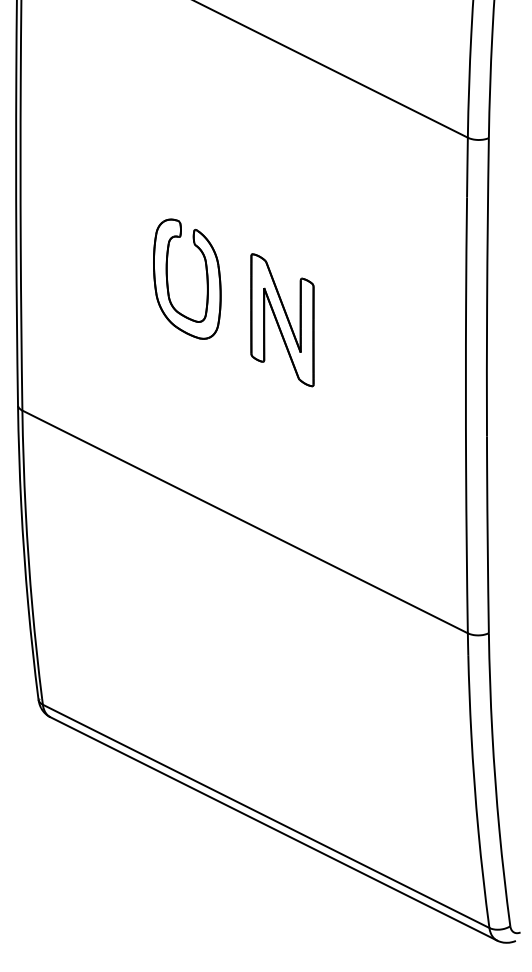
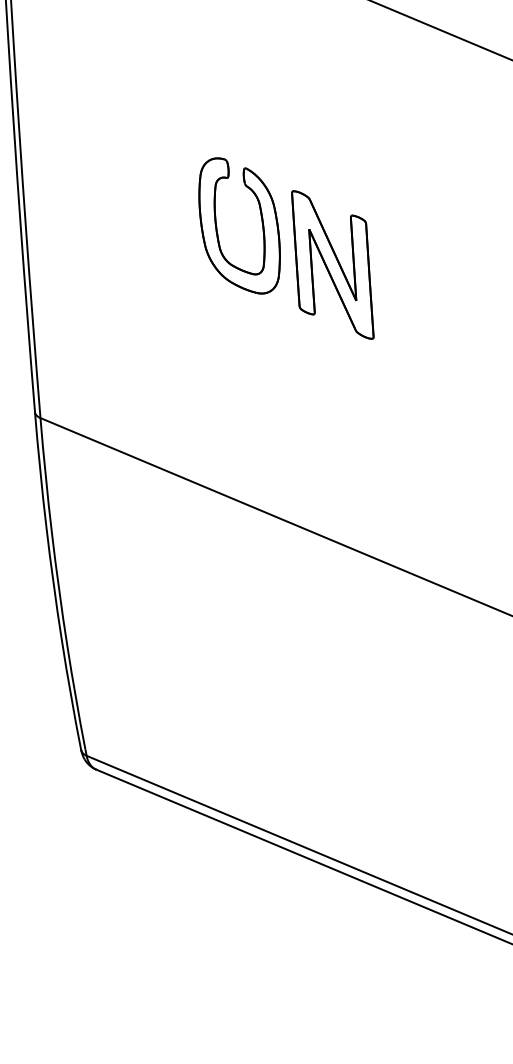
part: (206, 278) -> (261, 223), moved
part: (282, 320) -> (332, 265), moved

